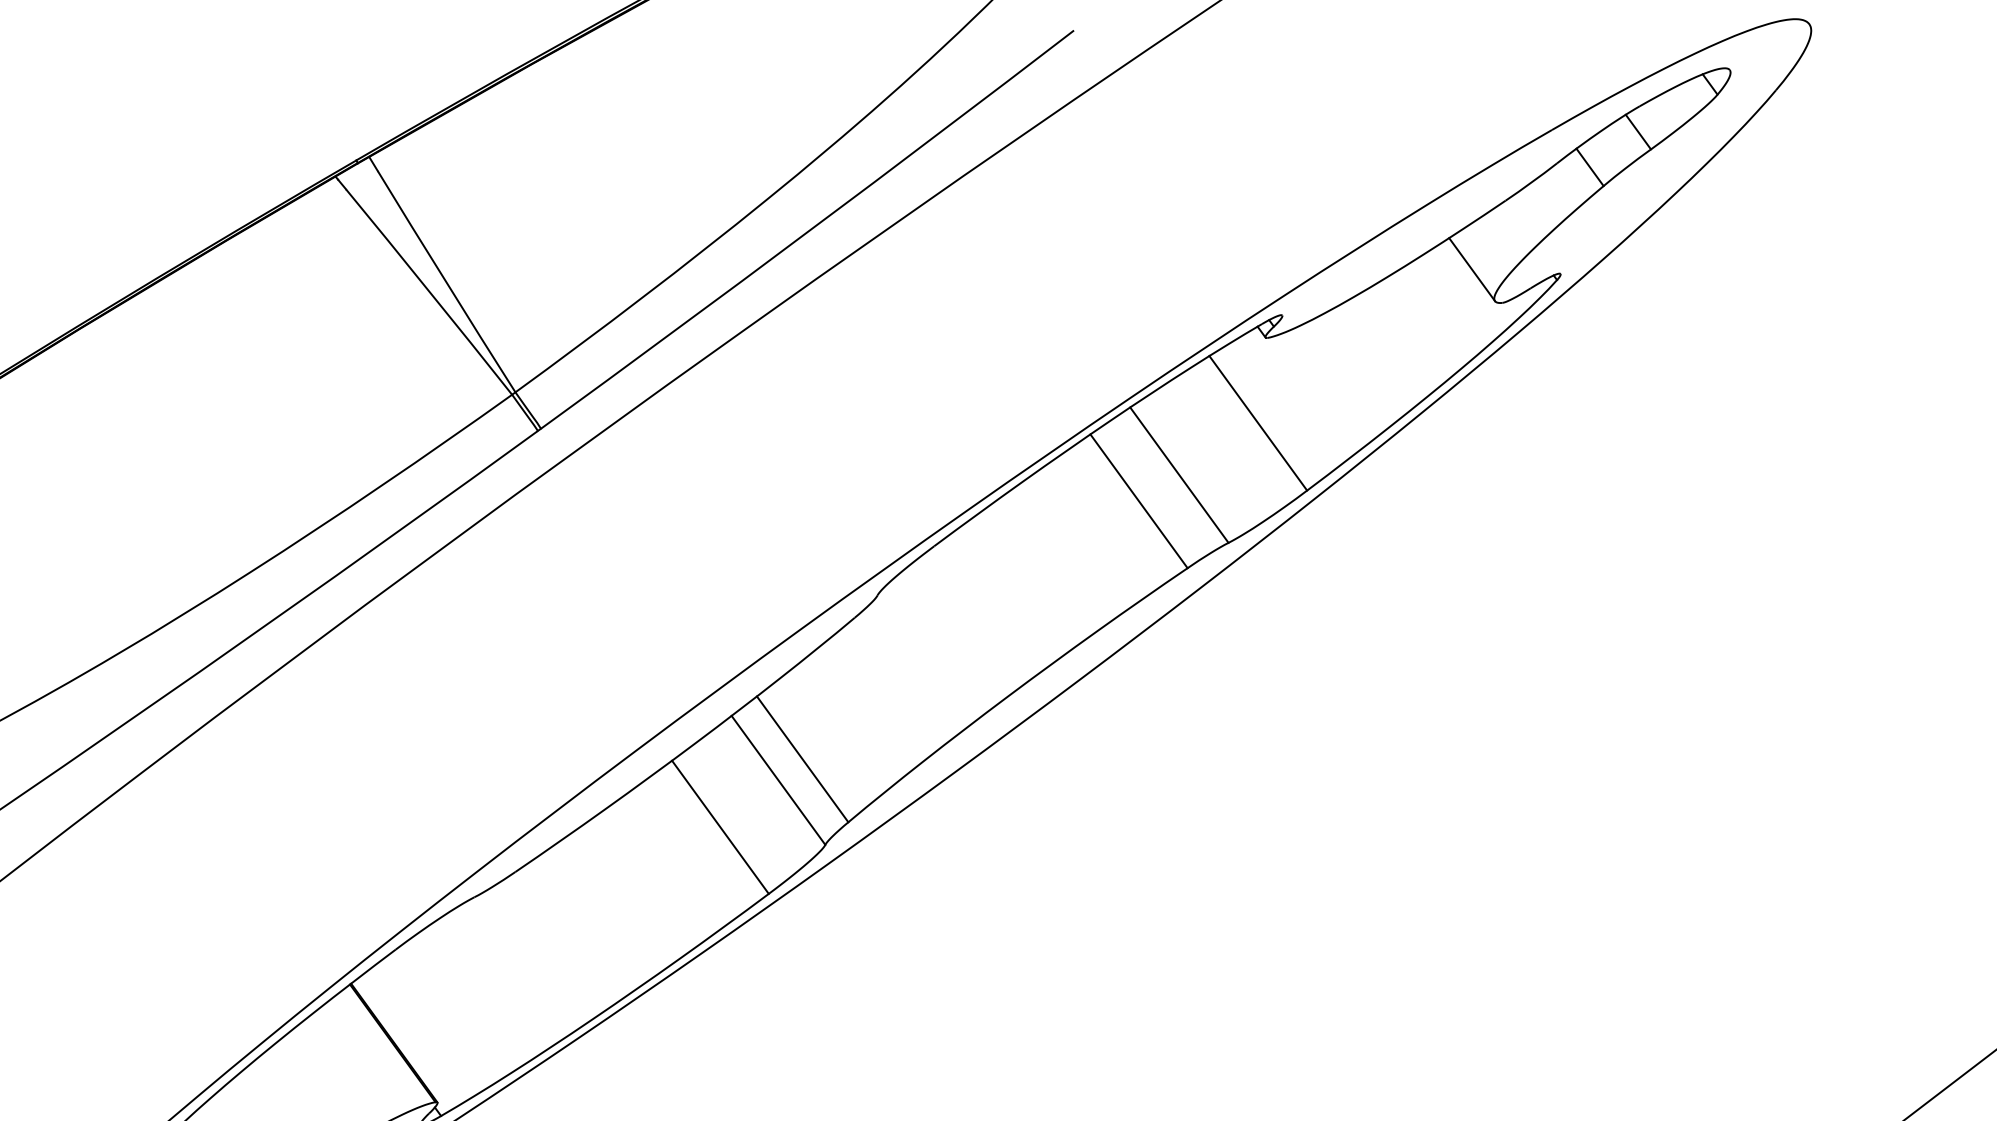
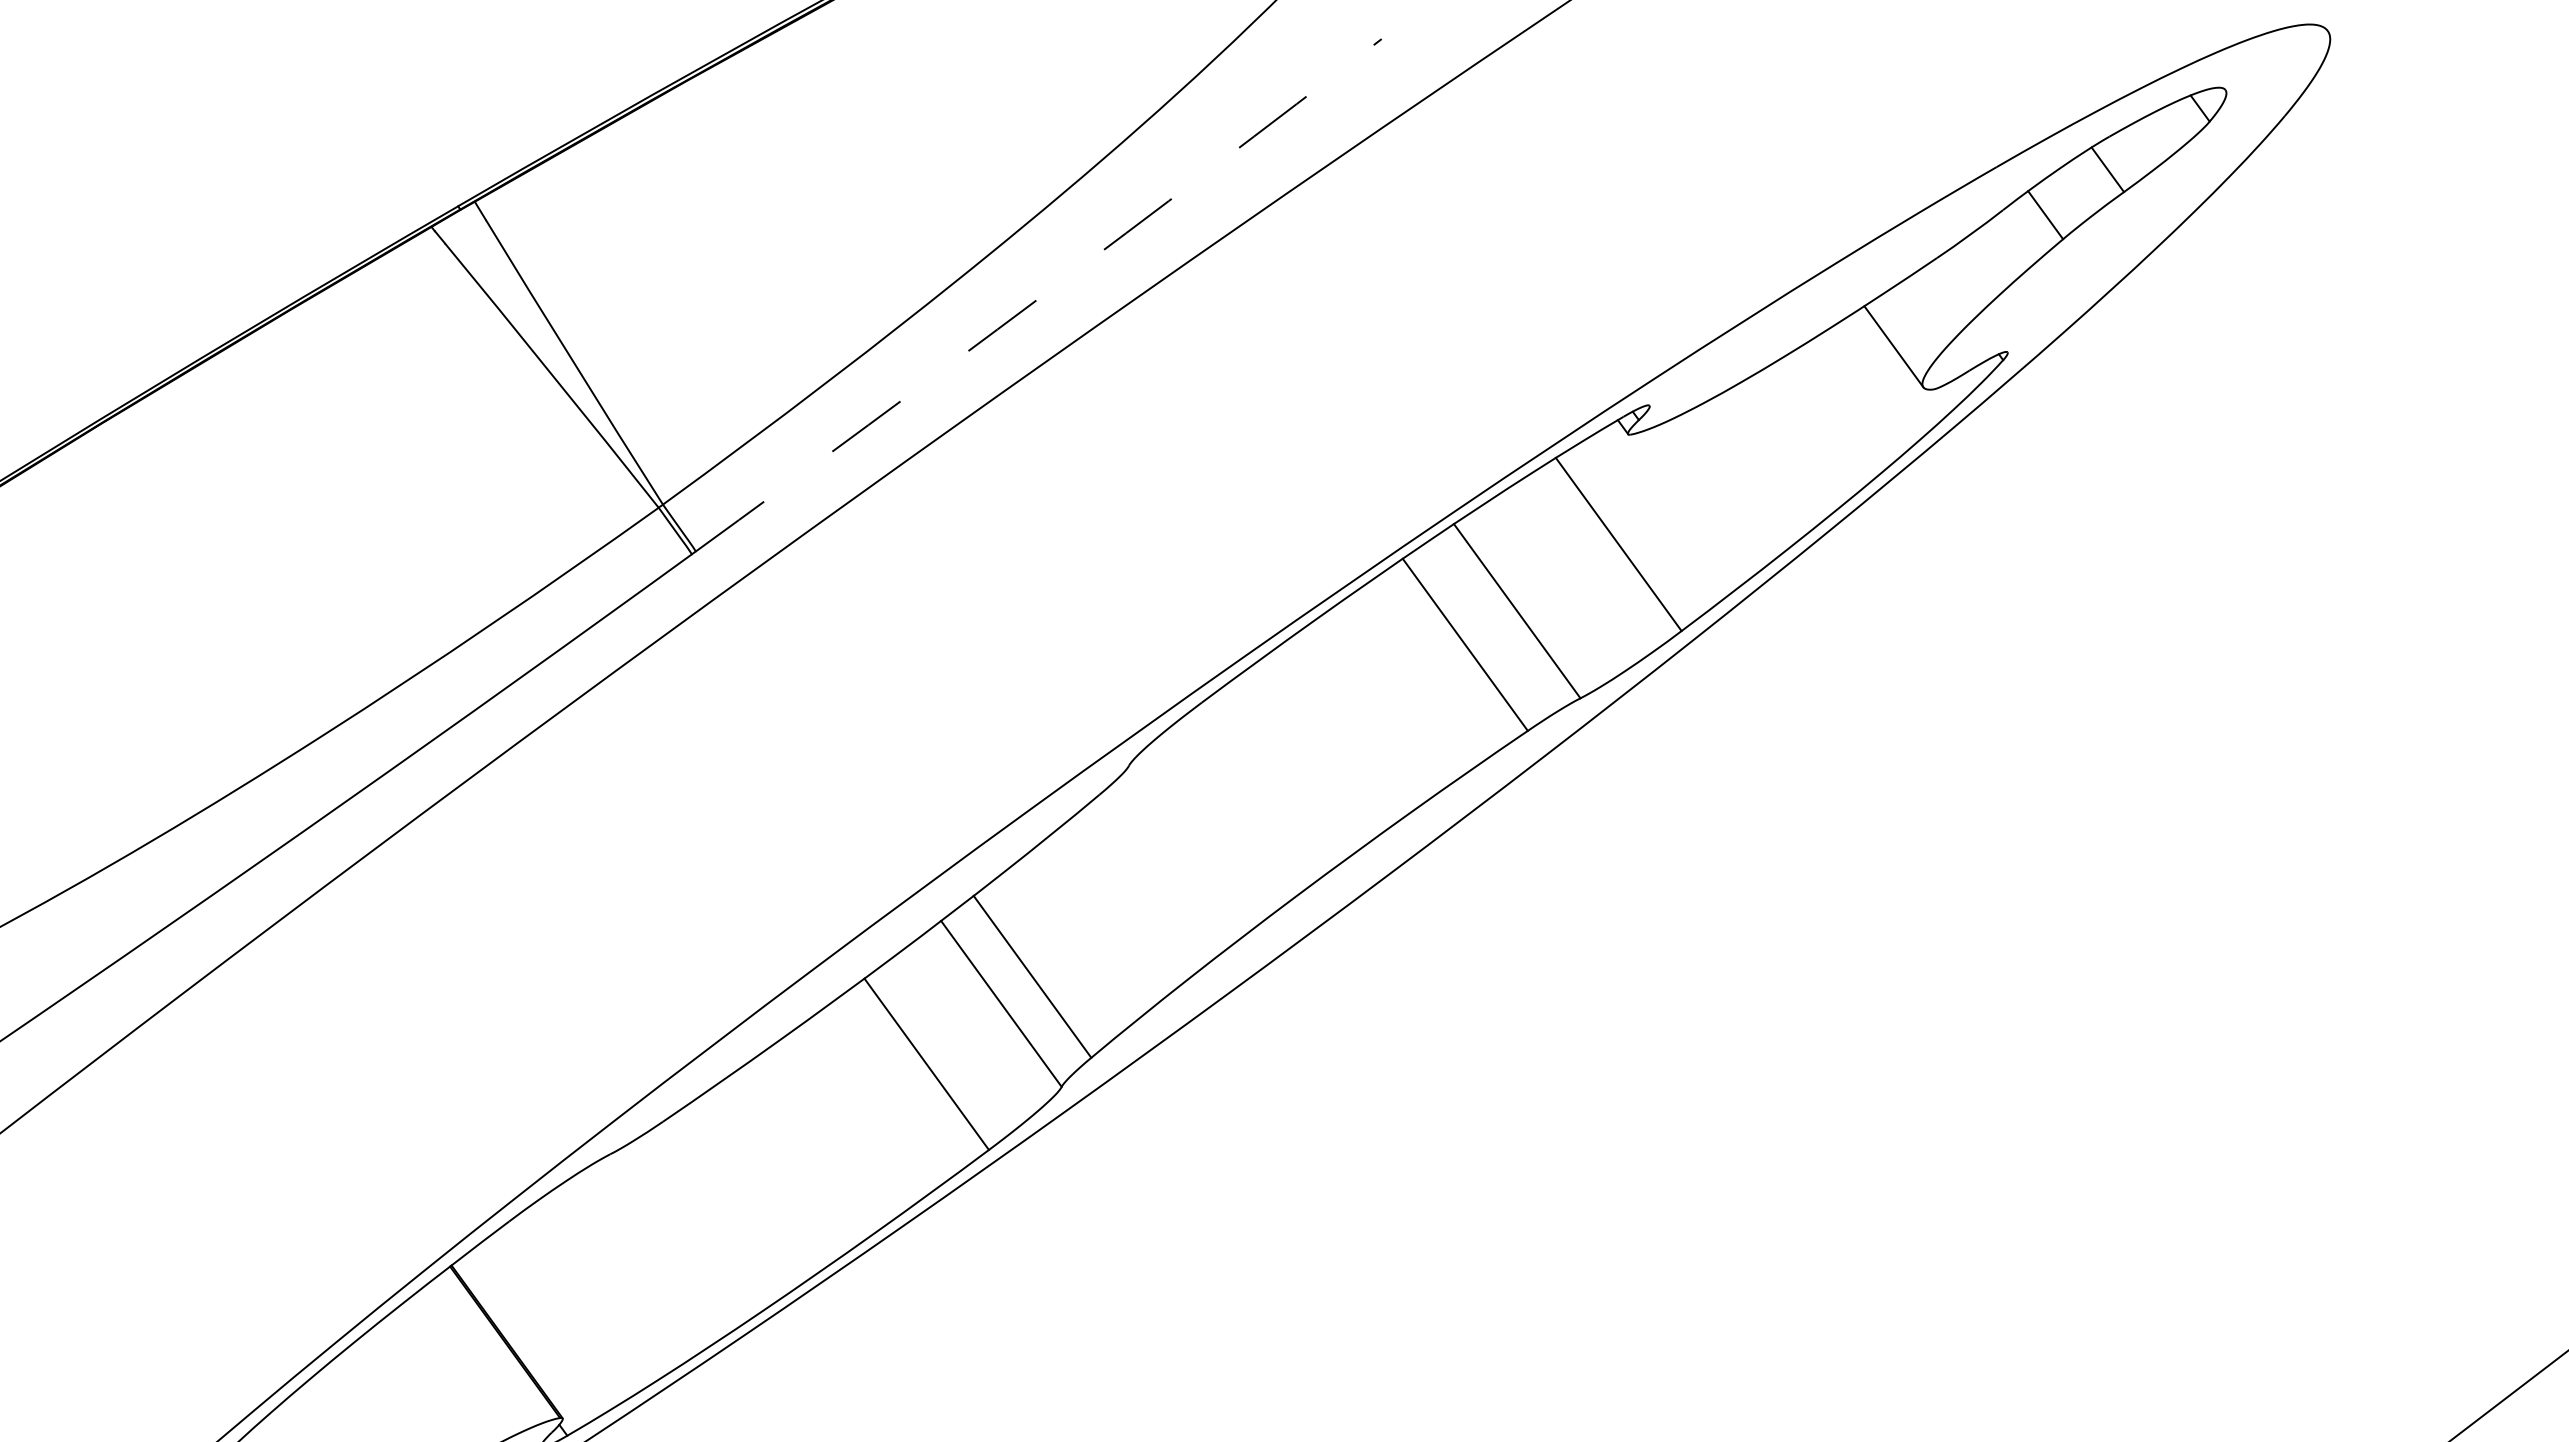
arc: (808, 231) -> (1040, 297), solid -> dashed

